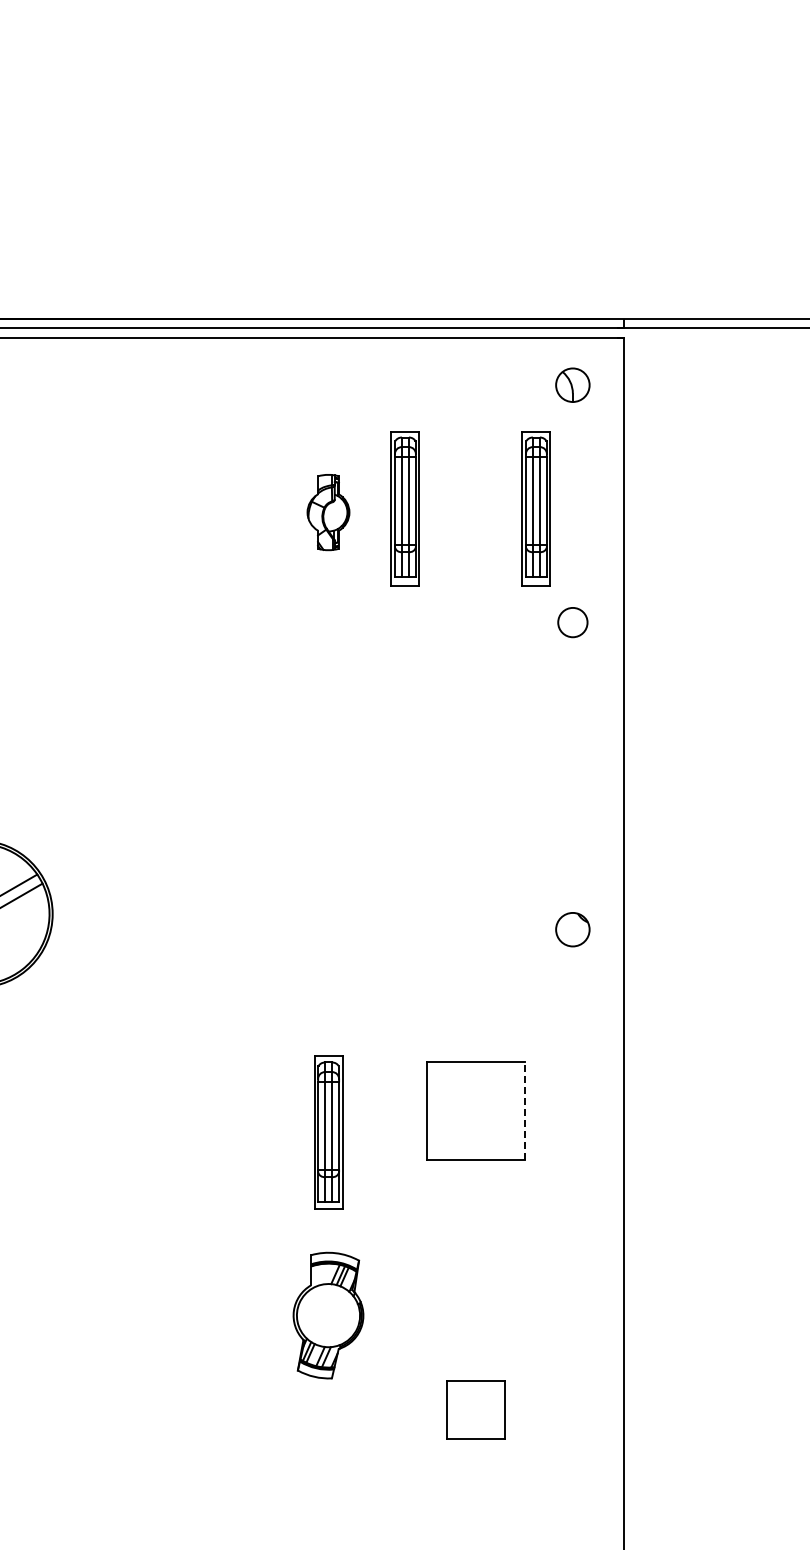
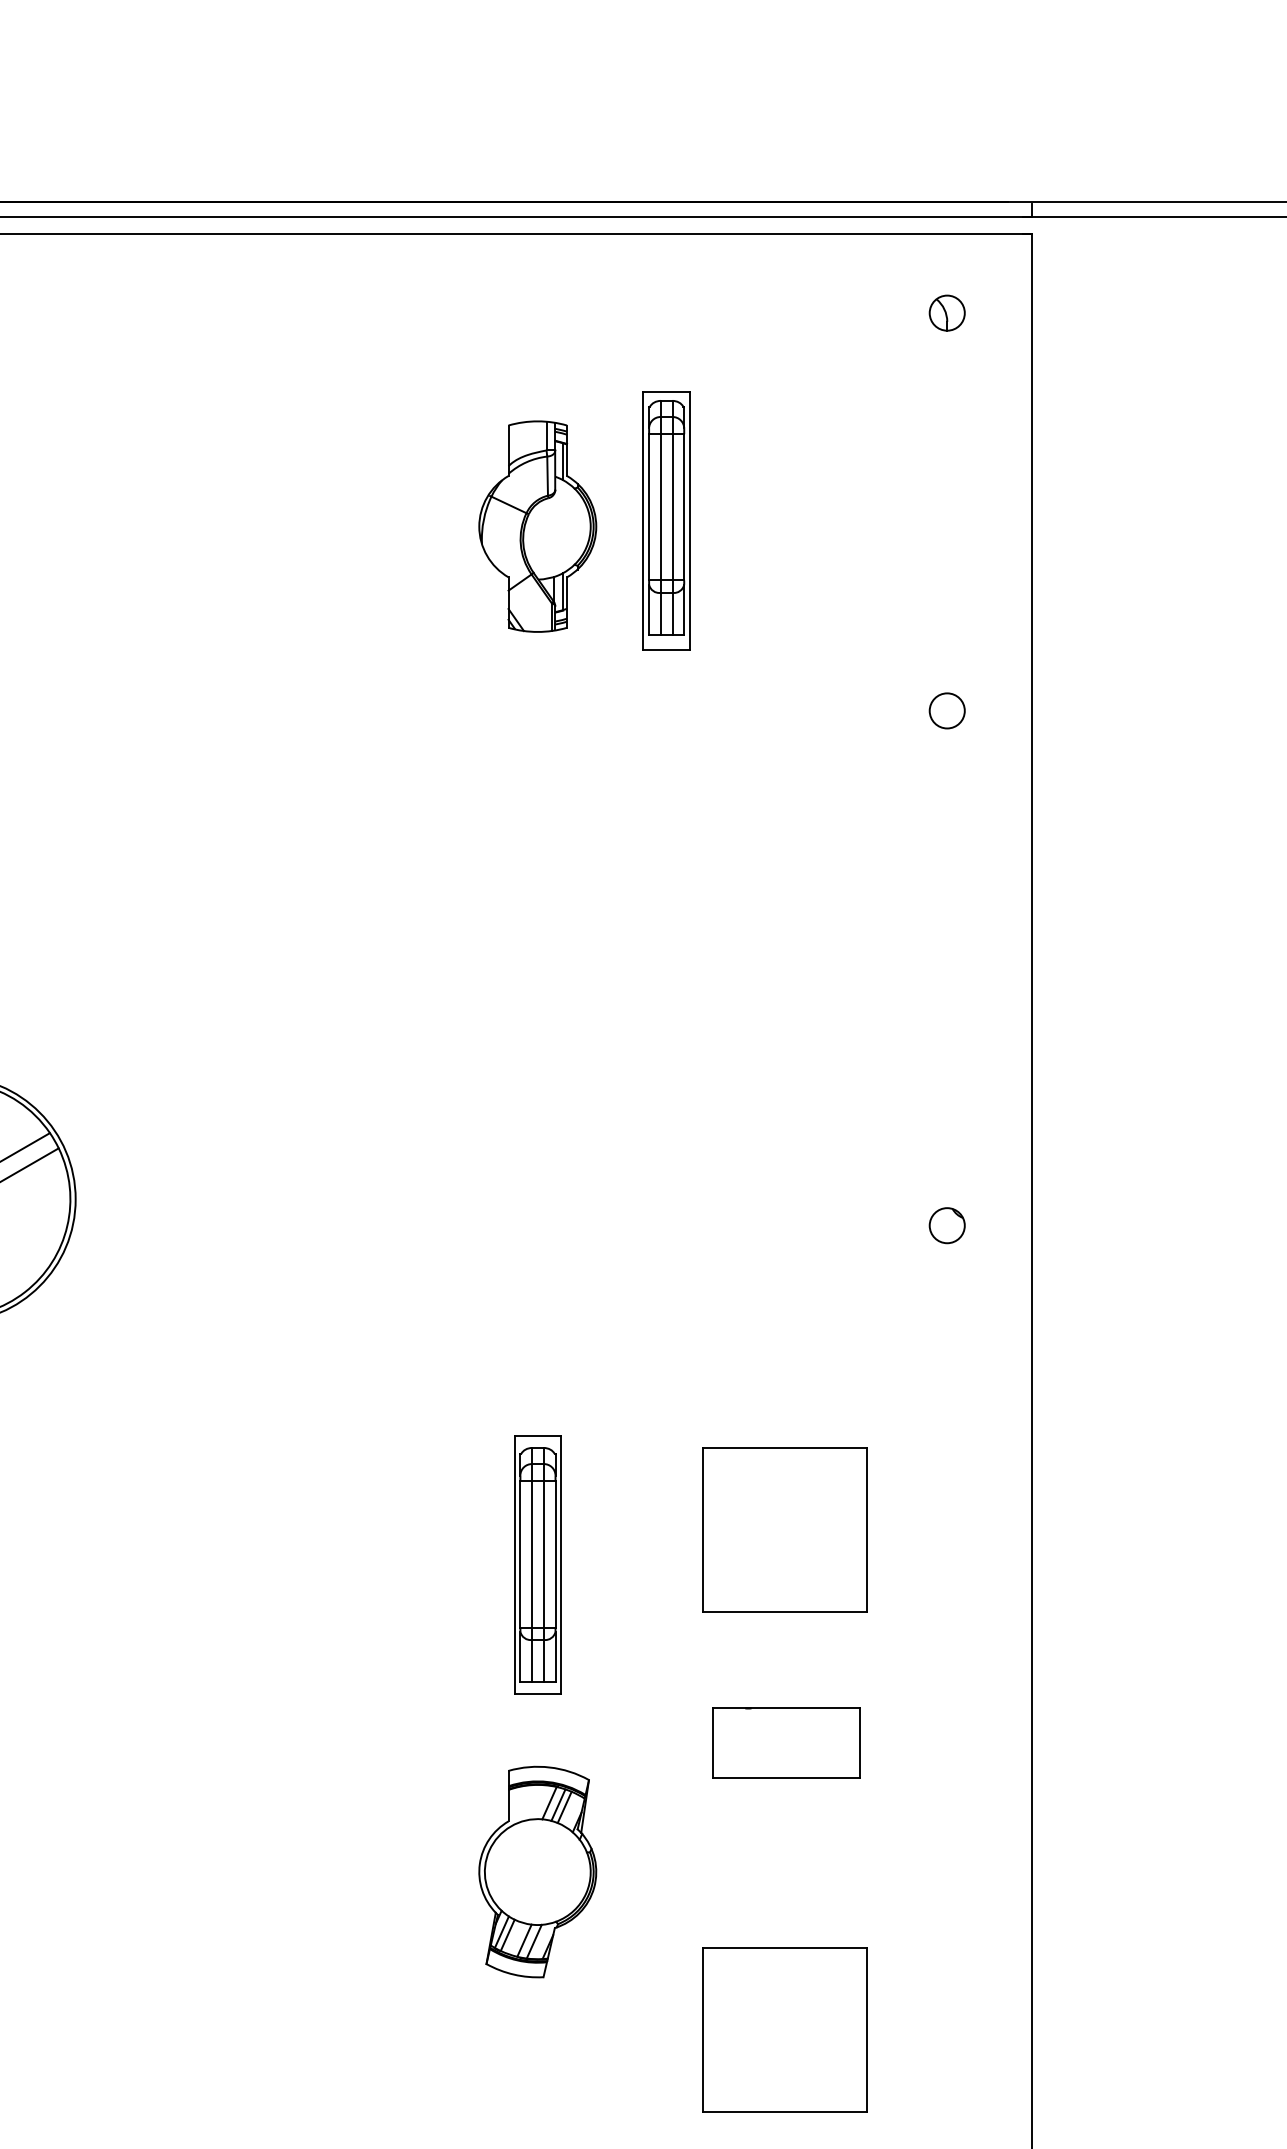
part: (572, 384) -> (946, 312), size x0.62
part: (535, 508) -> (884, 519), removed
part: (328, 512) -> (537, 526), size x1.67
circle: (572, 622) -> (946, 710), size x0.71
part: (572, 929) -> (946, 1225), size x0.62
line: (524, 1111) -> (866, 1530), dashed -> solid
part: (476, 1238) -> (785, 1742), added
part: (475, 1409) -> (784, 2029), size x1.67

